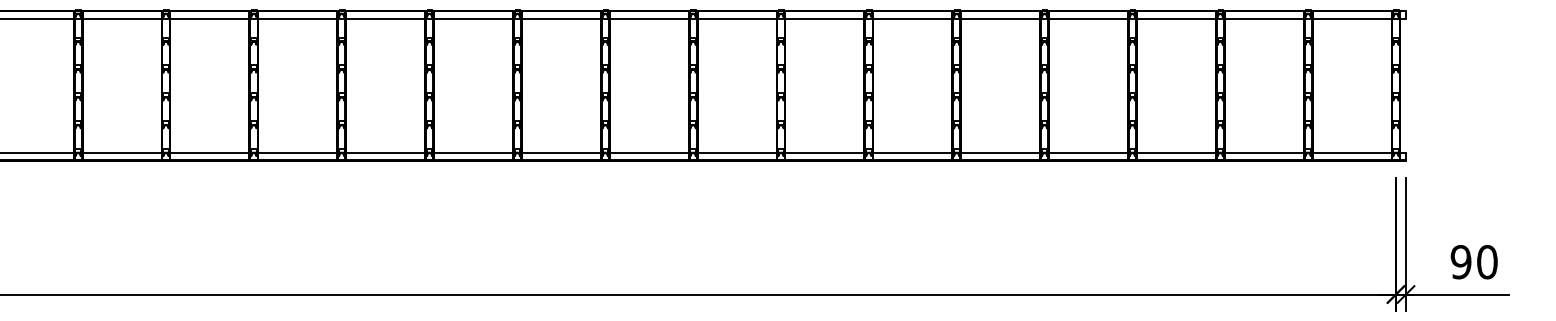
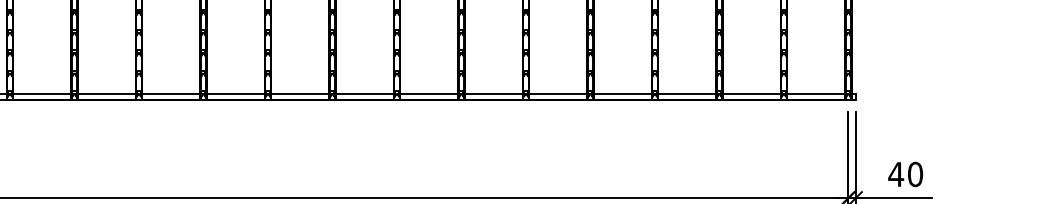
text: (1460, 262) -> (895, 174), 90 -> 40

